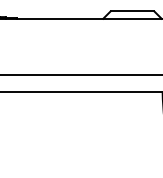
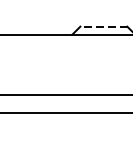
line: (132, 11) -> (103, 26), solid -> dashed

